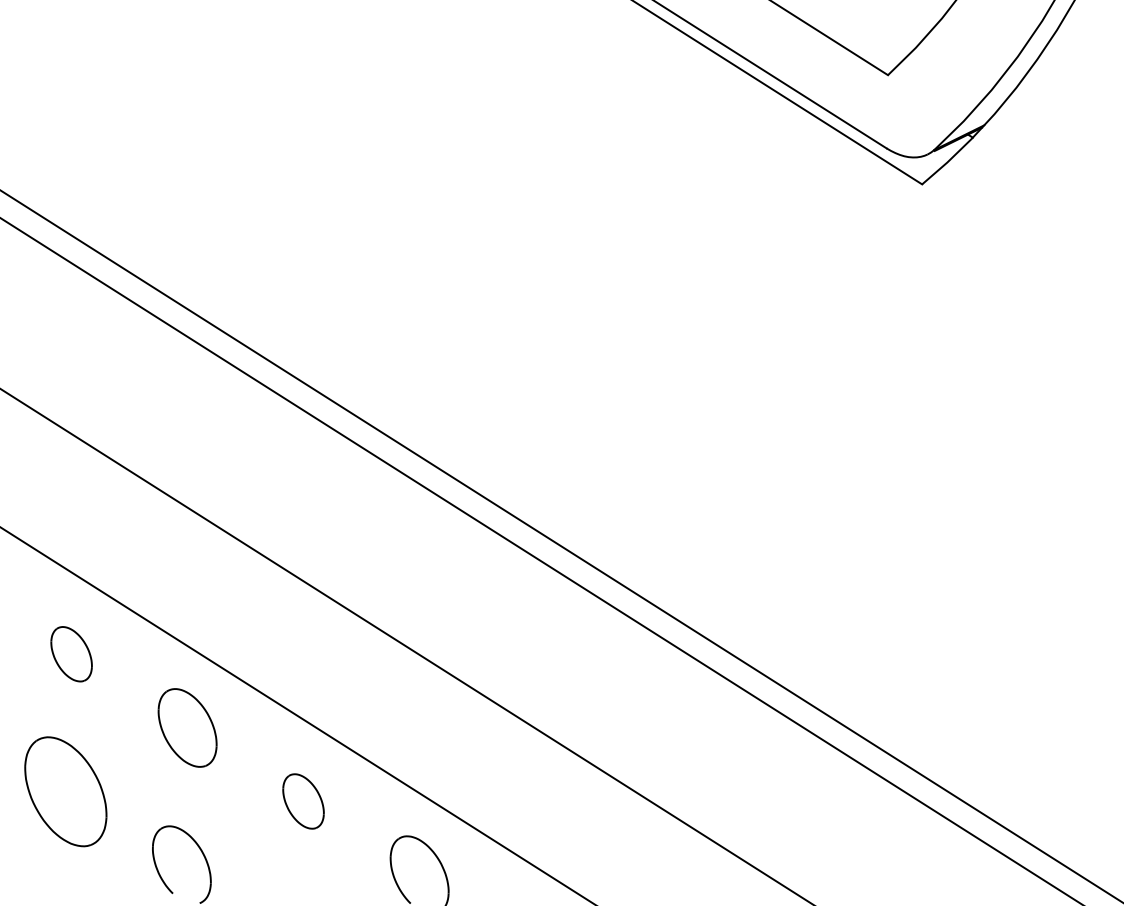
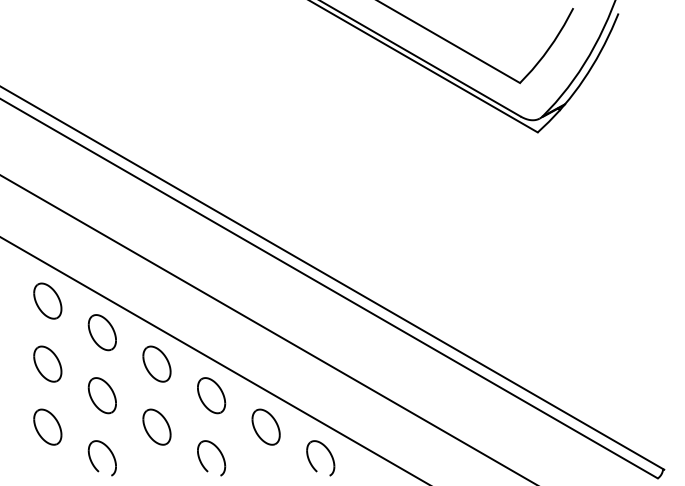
part: (70, 652) -> (156, 363), size x1.43
part: (64, 790) -> (156, 426), size x0.71
part: (302, 800) -> (265, 426), size x1.43

